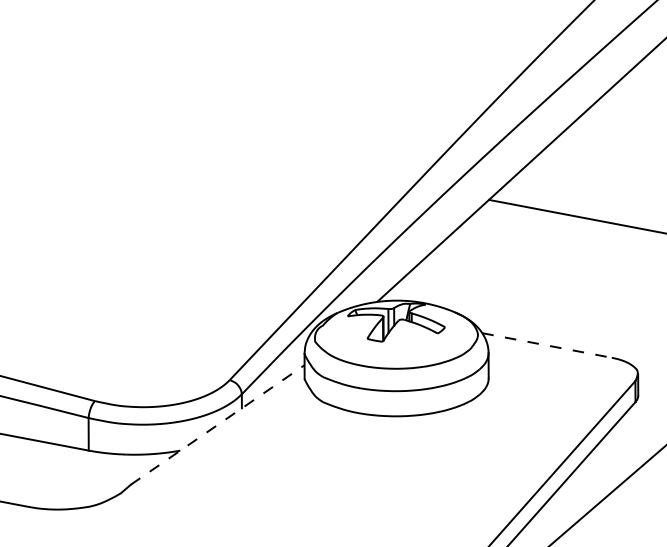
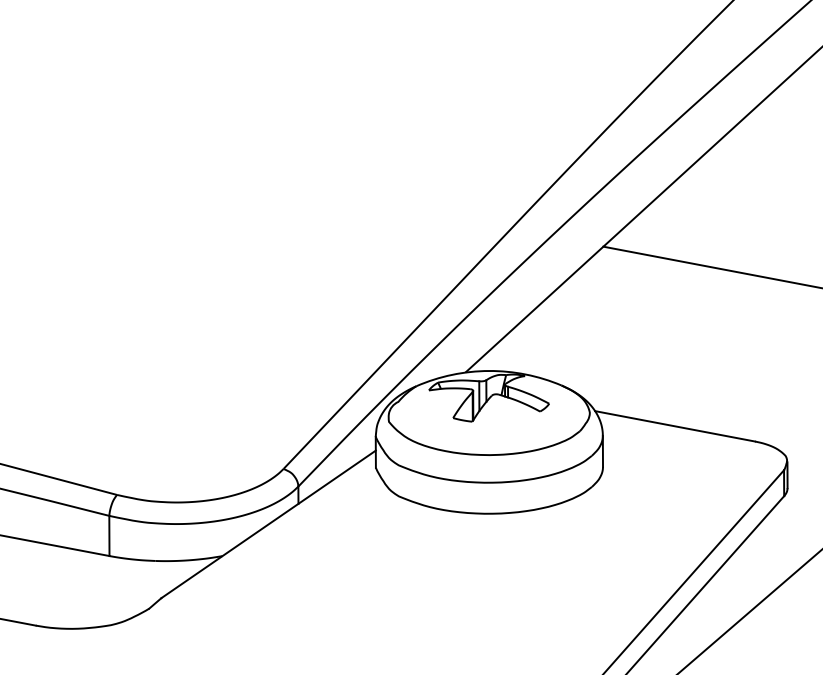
line: (547, 345) -> (675, 426), dashed -> solid
line: (218, 424) -> (269, 523), dashed -> solid

